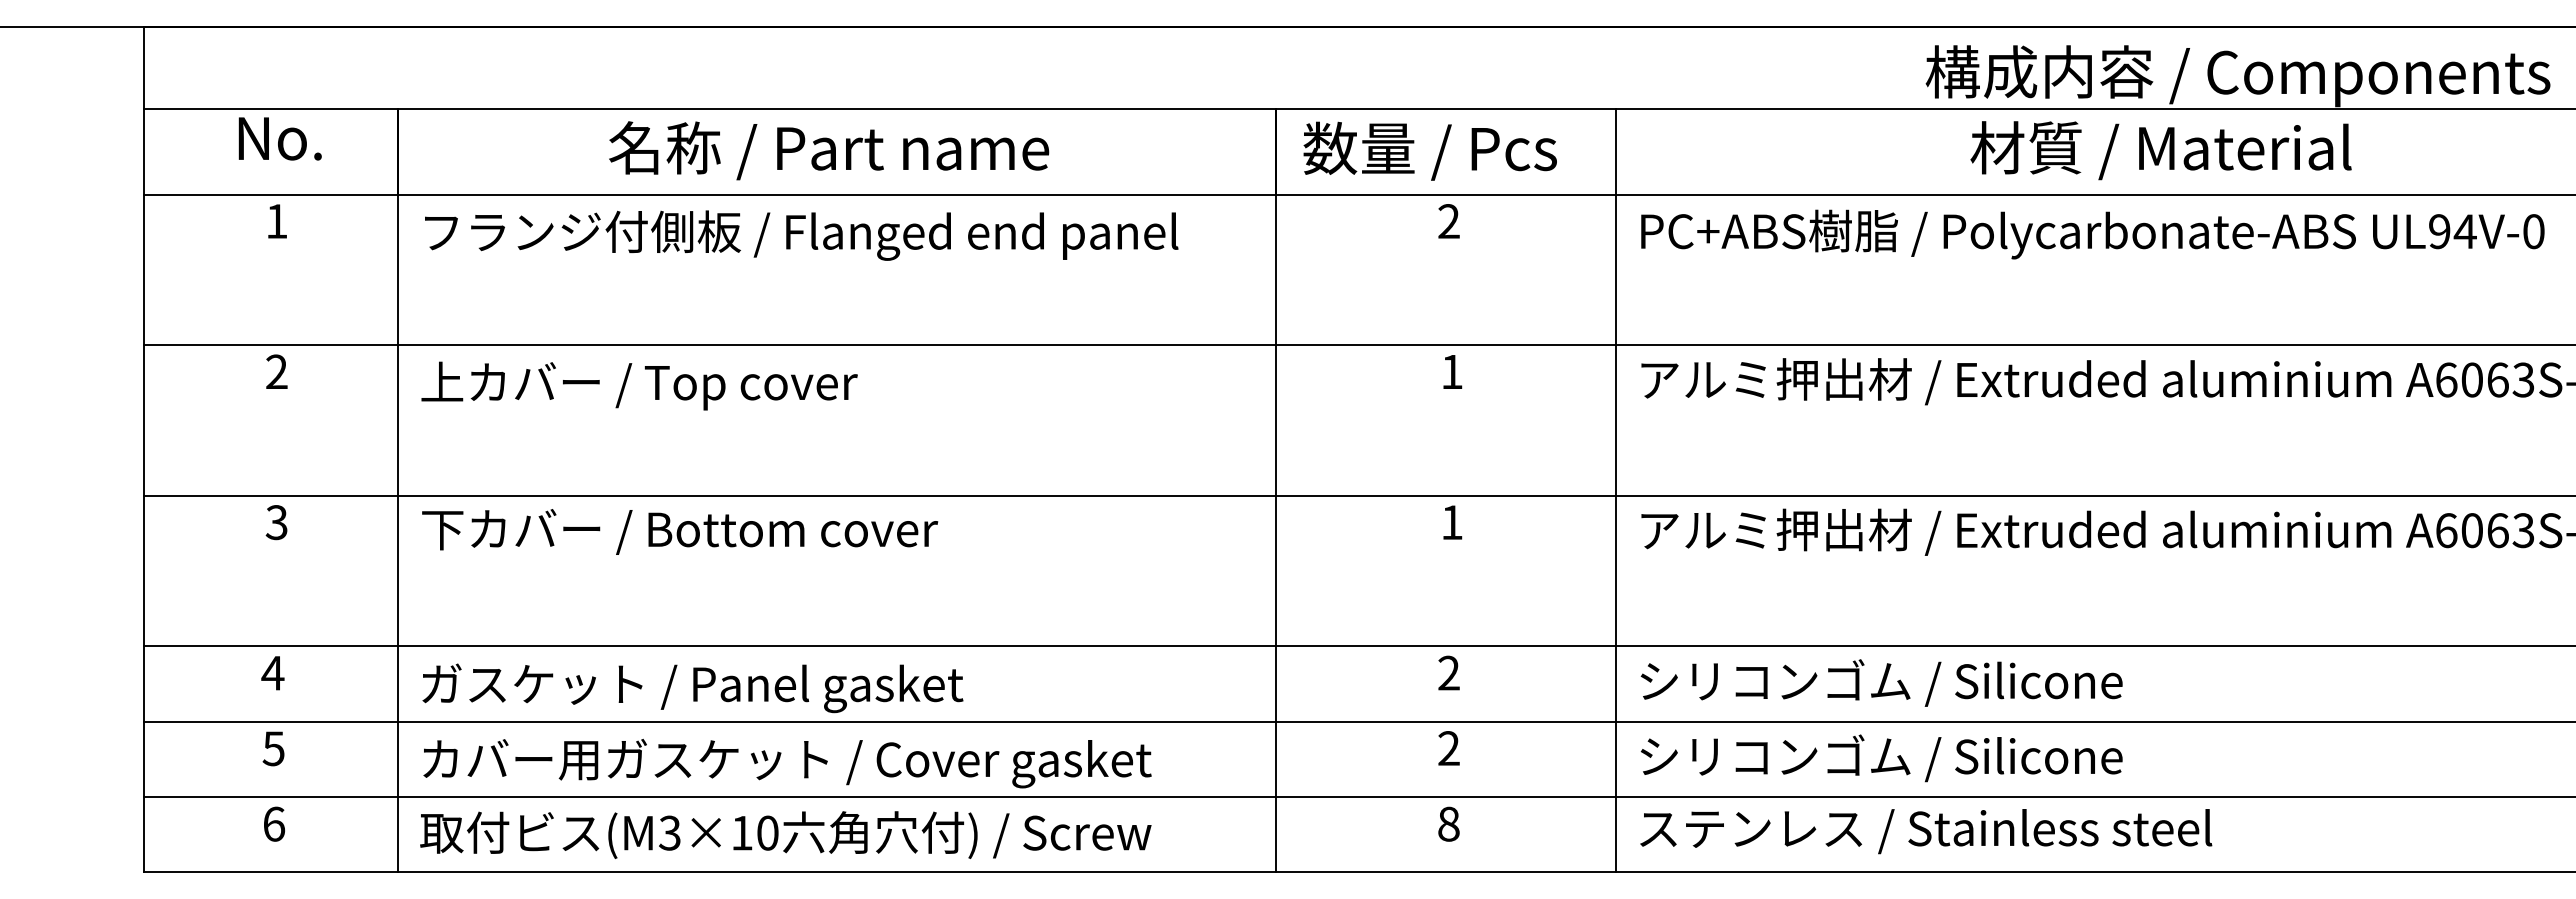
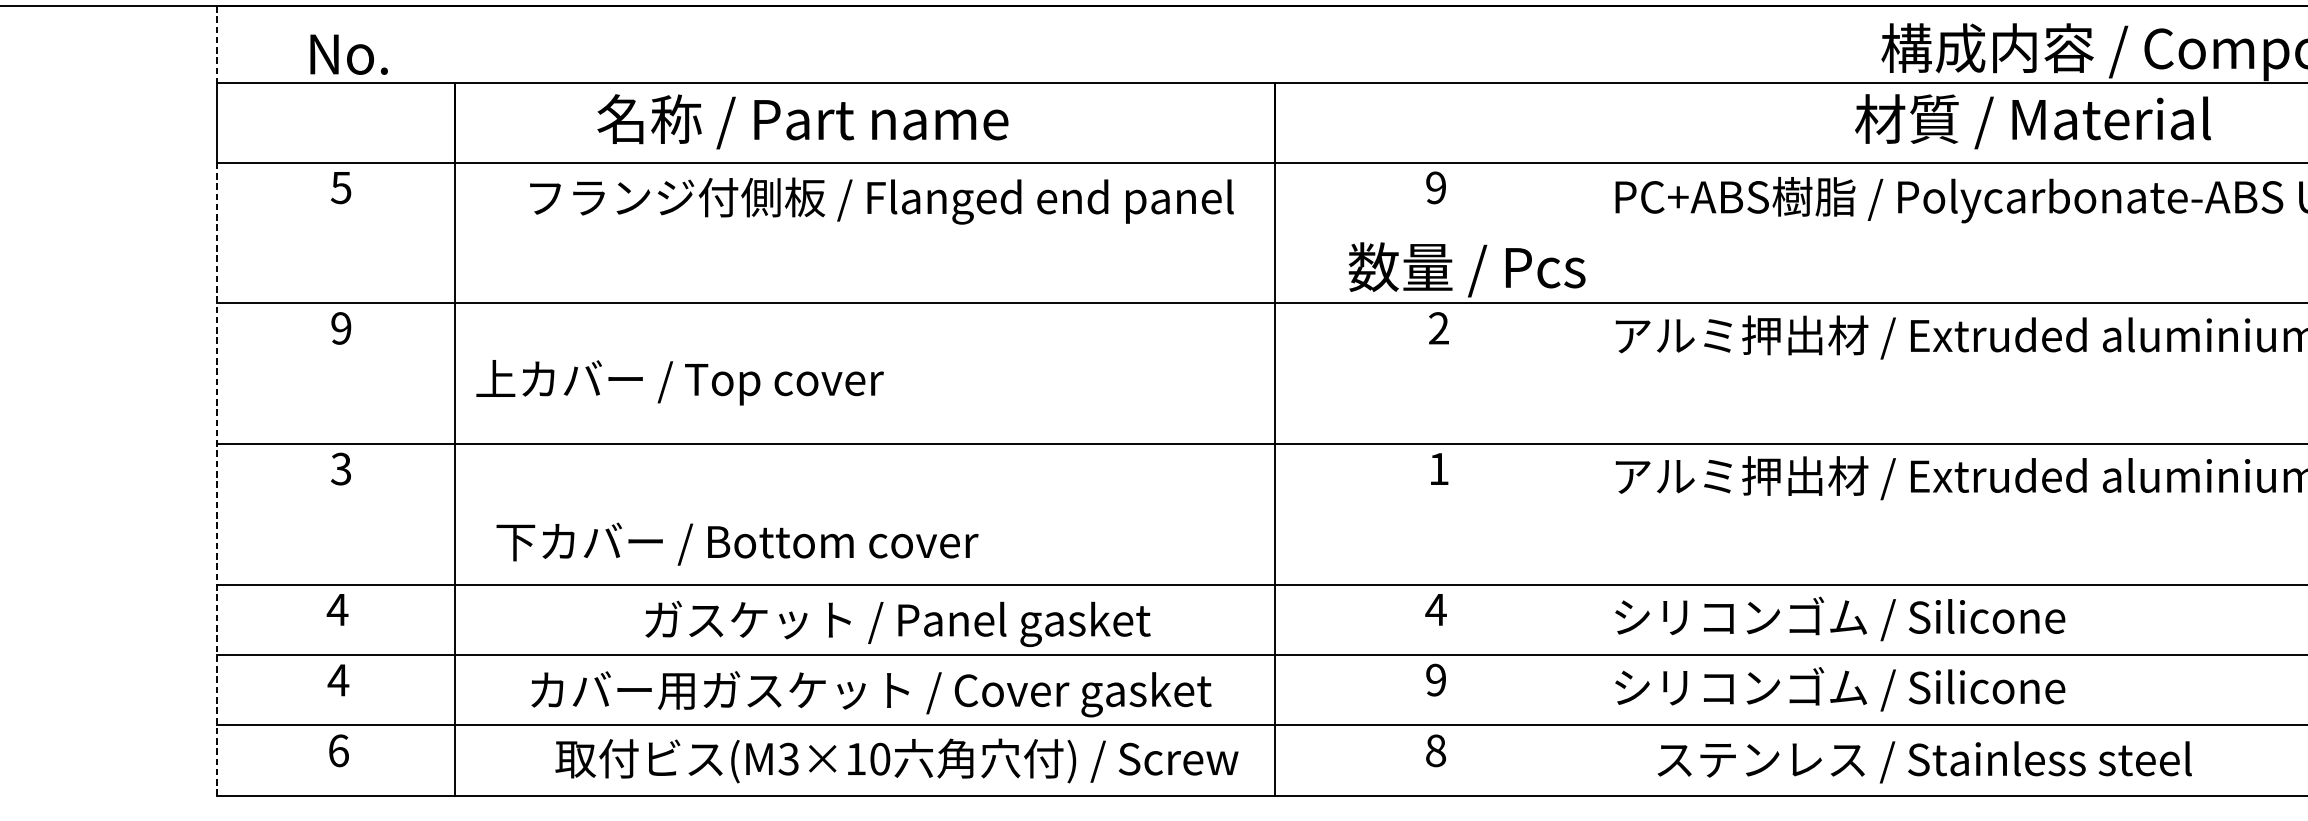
line: (143, 68) -> (216, 44), solid -> dashed
text: (279, 138) -> (348, 54), moved
text: (829, 150) -> (803, 121), moved
text: (1429, 150) -> (1466, 269), moved
text: (2160, 150) -> (2032, 121), moved
text: (276, 221) -> (340, 187), 1 -> 5
text: (1448, 221) -> (1435, 187), 2 -> 9
text: (801, 235) -> (881, 200), moved
text: (1451, 371) -> (1438, 327), 1 -> 2
text: (276, 372) -> (340, 328), 2 -> 9
text: (639, 385) -> (680, 382), moved
line: (1616, 490) -> (1592, 439), removed
text: (680, 531) -> (737, 543), moved
line: (143, 533) -> (216, 479), solid -> dashed
text: (1448, 672) -> (1435, 609), 2 -> 4
text: (692, 688) -> (897, 624), moved
text: (273, 748) -> (338, 680), 5 -> 4
text: (1448, 748) -> (1435, 680), 2 -> 9
text: (787, 763) -> (871, 694), moved
text: (1926, 831) -> (1925, 762), moved
text: (785, 834) -> (896, 760), moved

